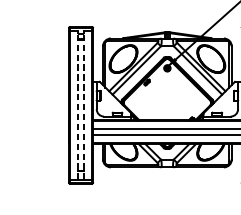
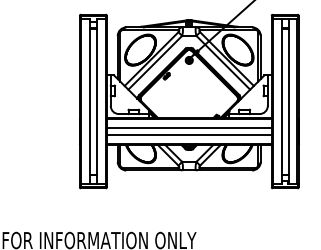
line: (77, 105) -> (89, 101), dashed -> solid
line: (83, 105) -> (96, 101), dashed -> solid

